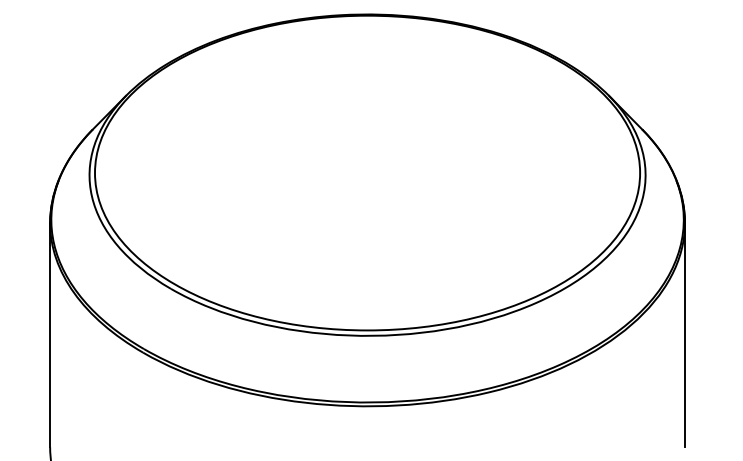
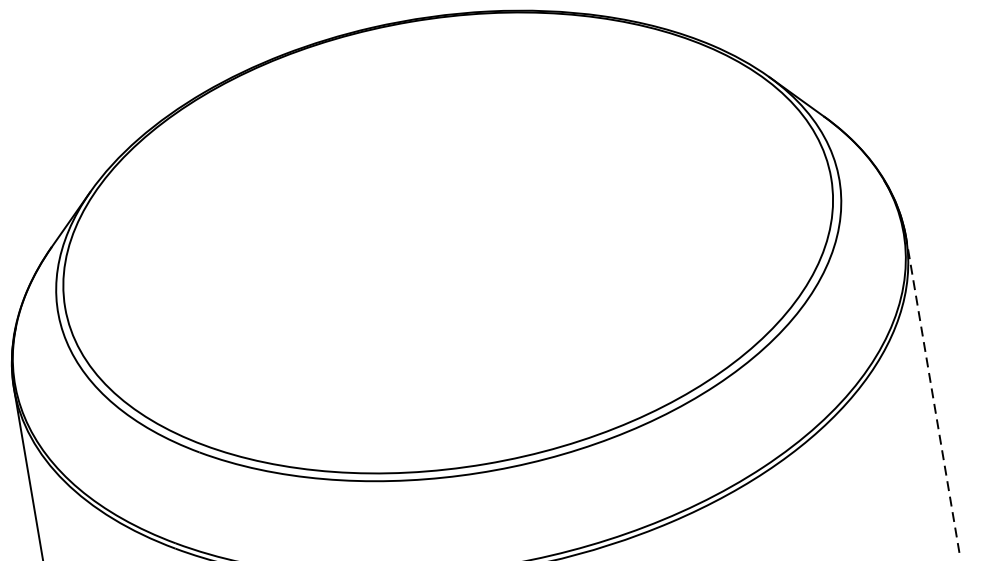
line: (684, 334) -> (931, 394), solid -> dashed

